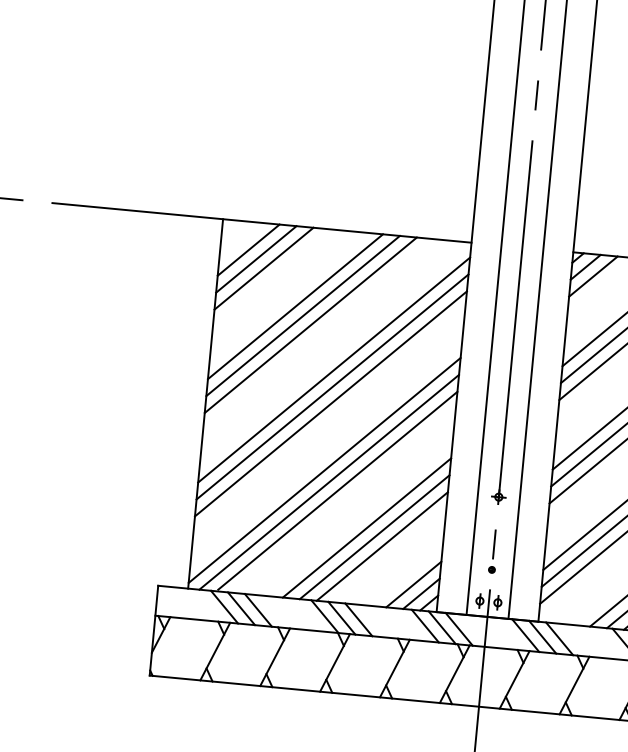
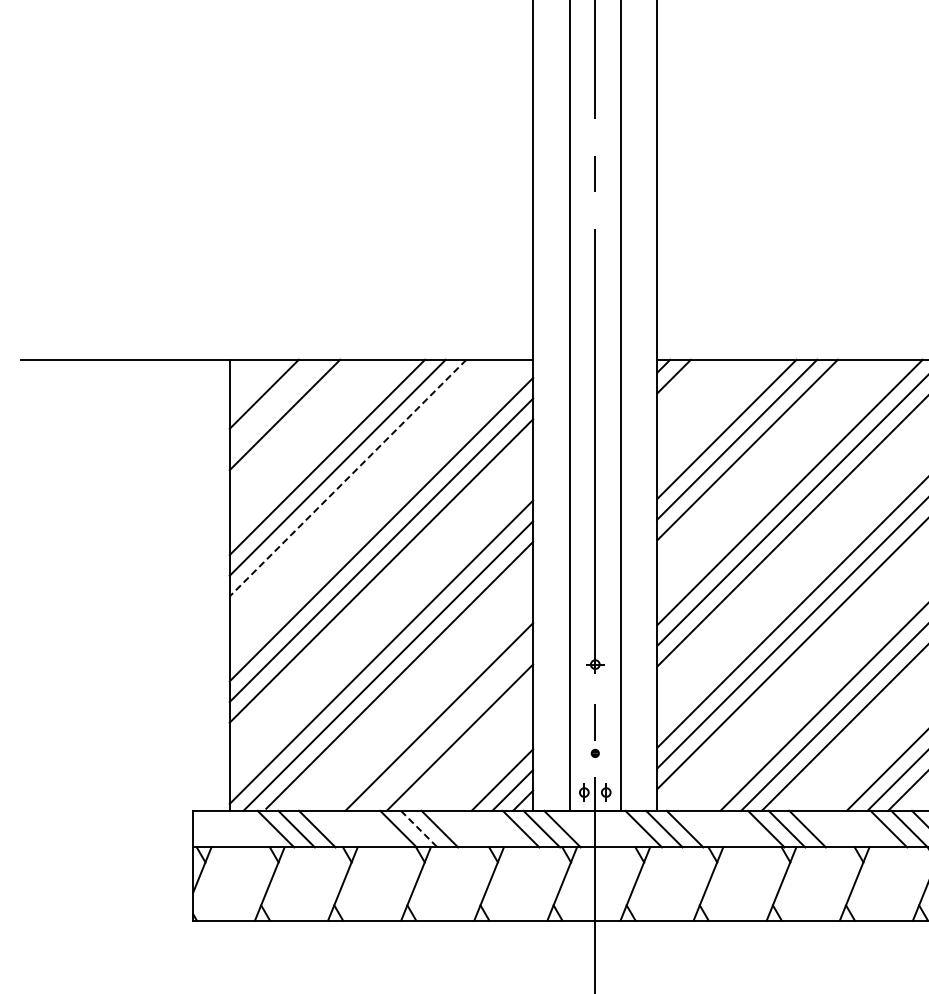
line: (256, 259) -> (274, 404), removed
line: (593, 276) -> (684, 386), removed
line: (310, 325) -> (347, 478), solid -> dashed
line: (374, 536) -> (449, 726), removed
line: (342, 618) -> (419, 829), solid -> dashed

